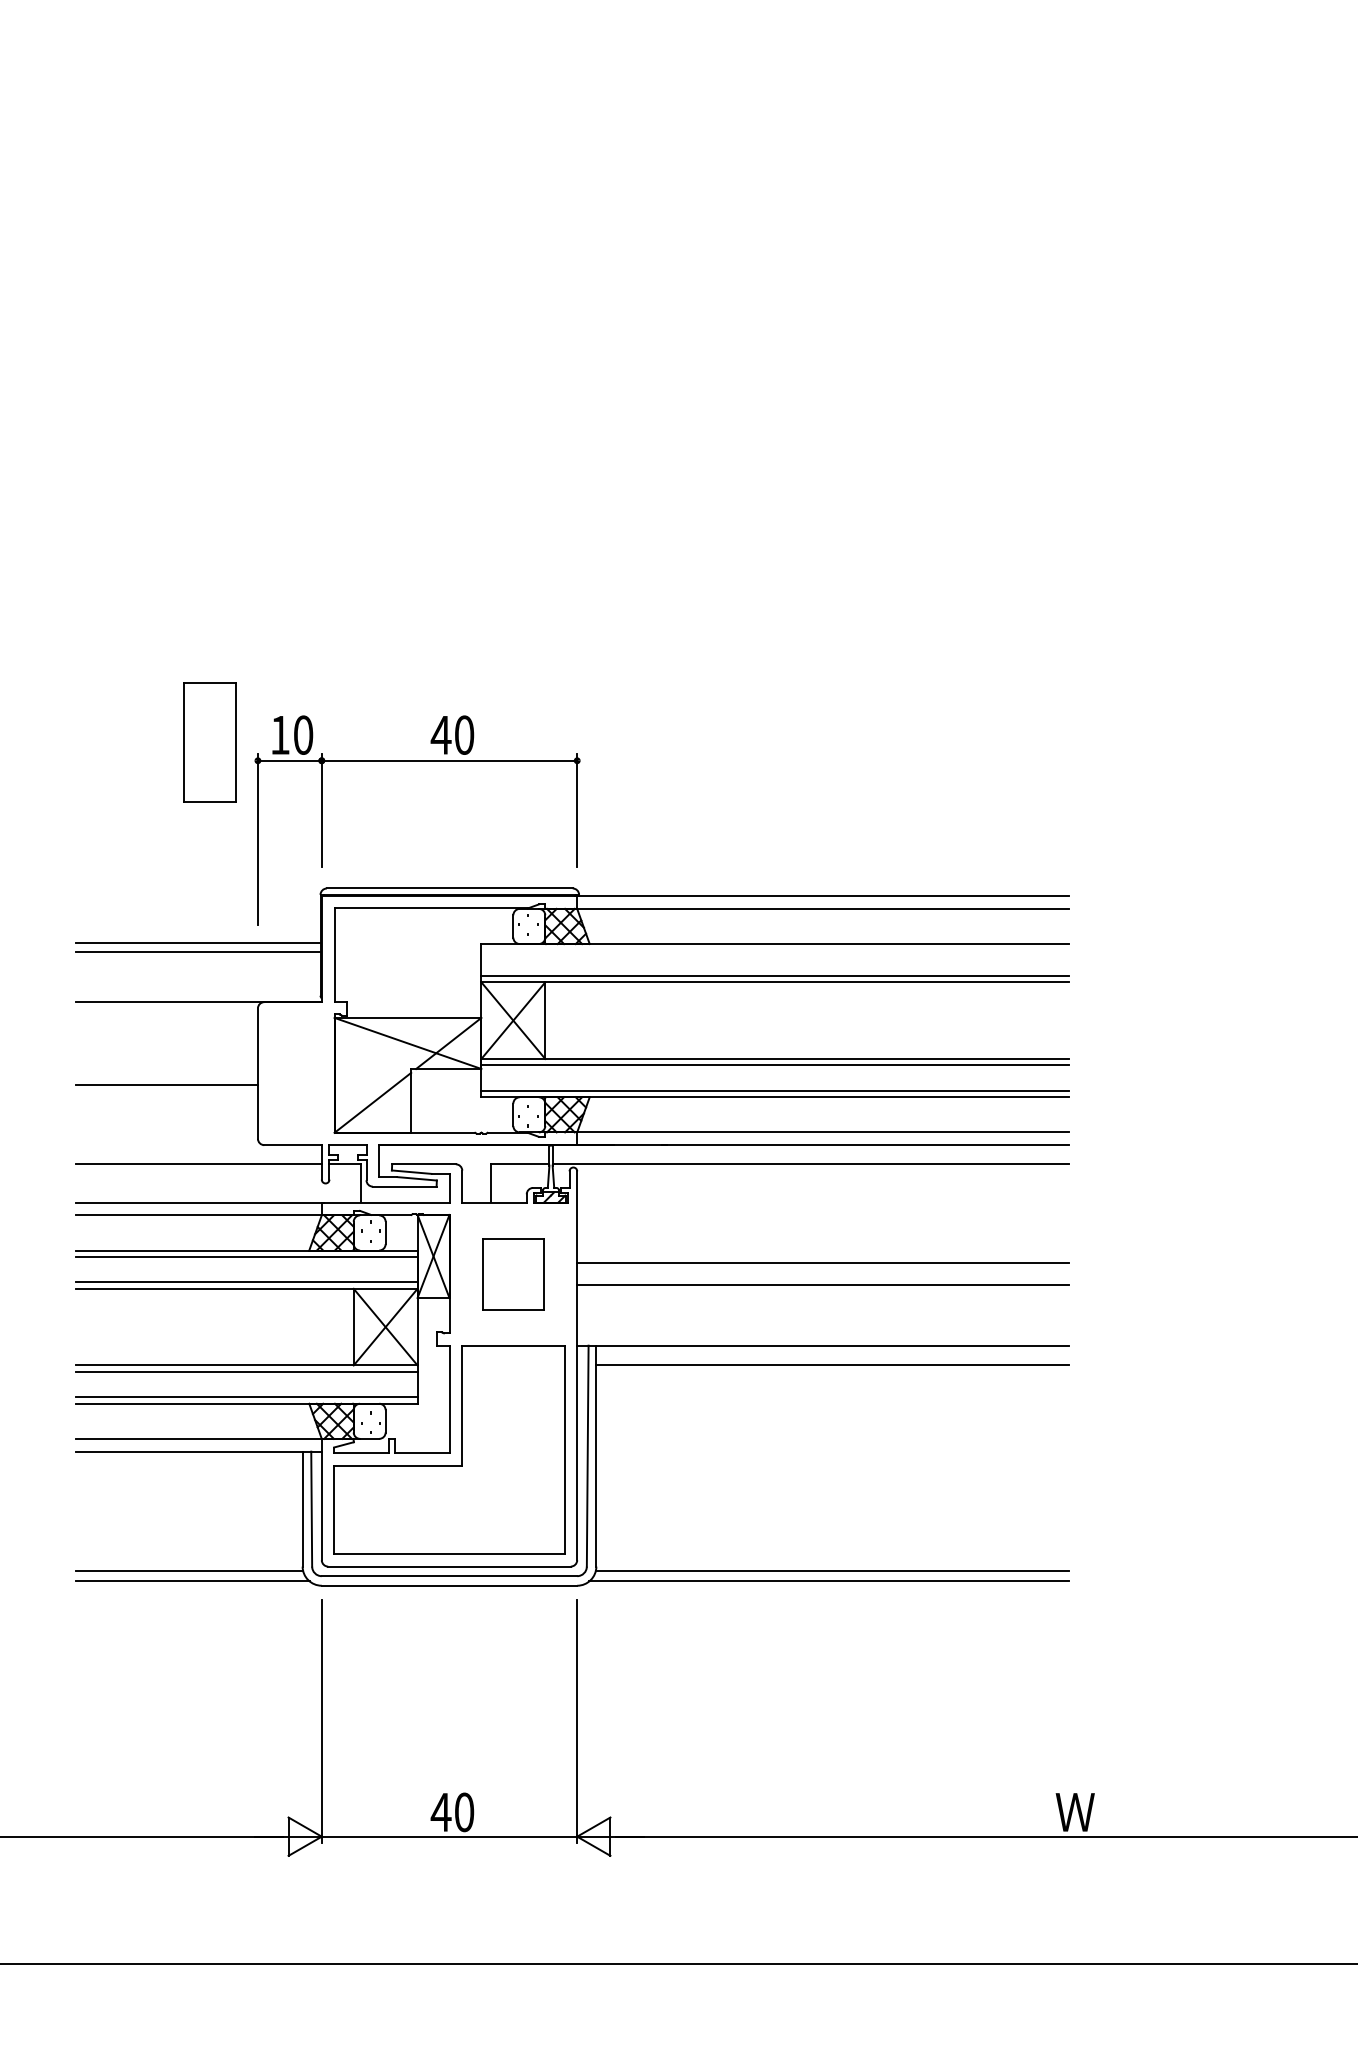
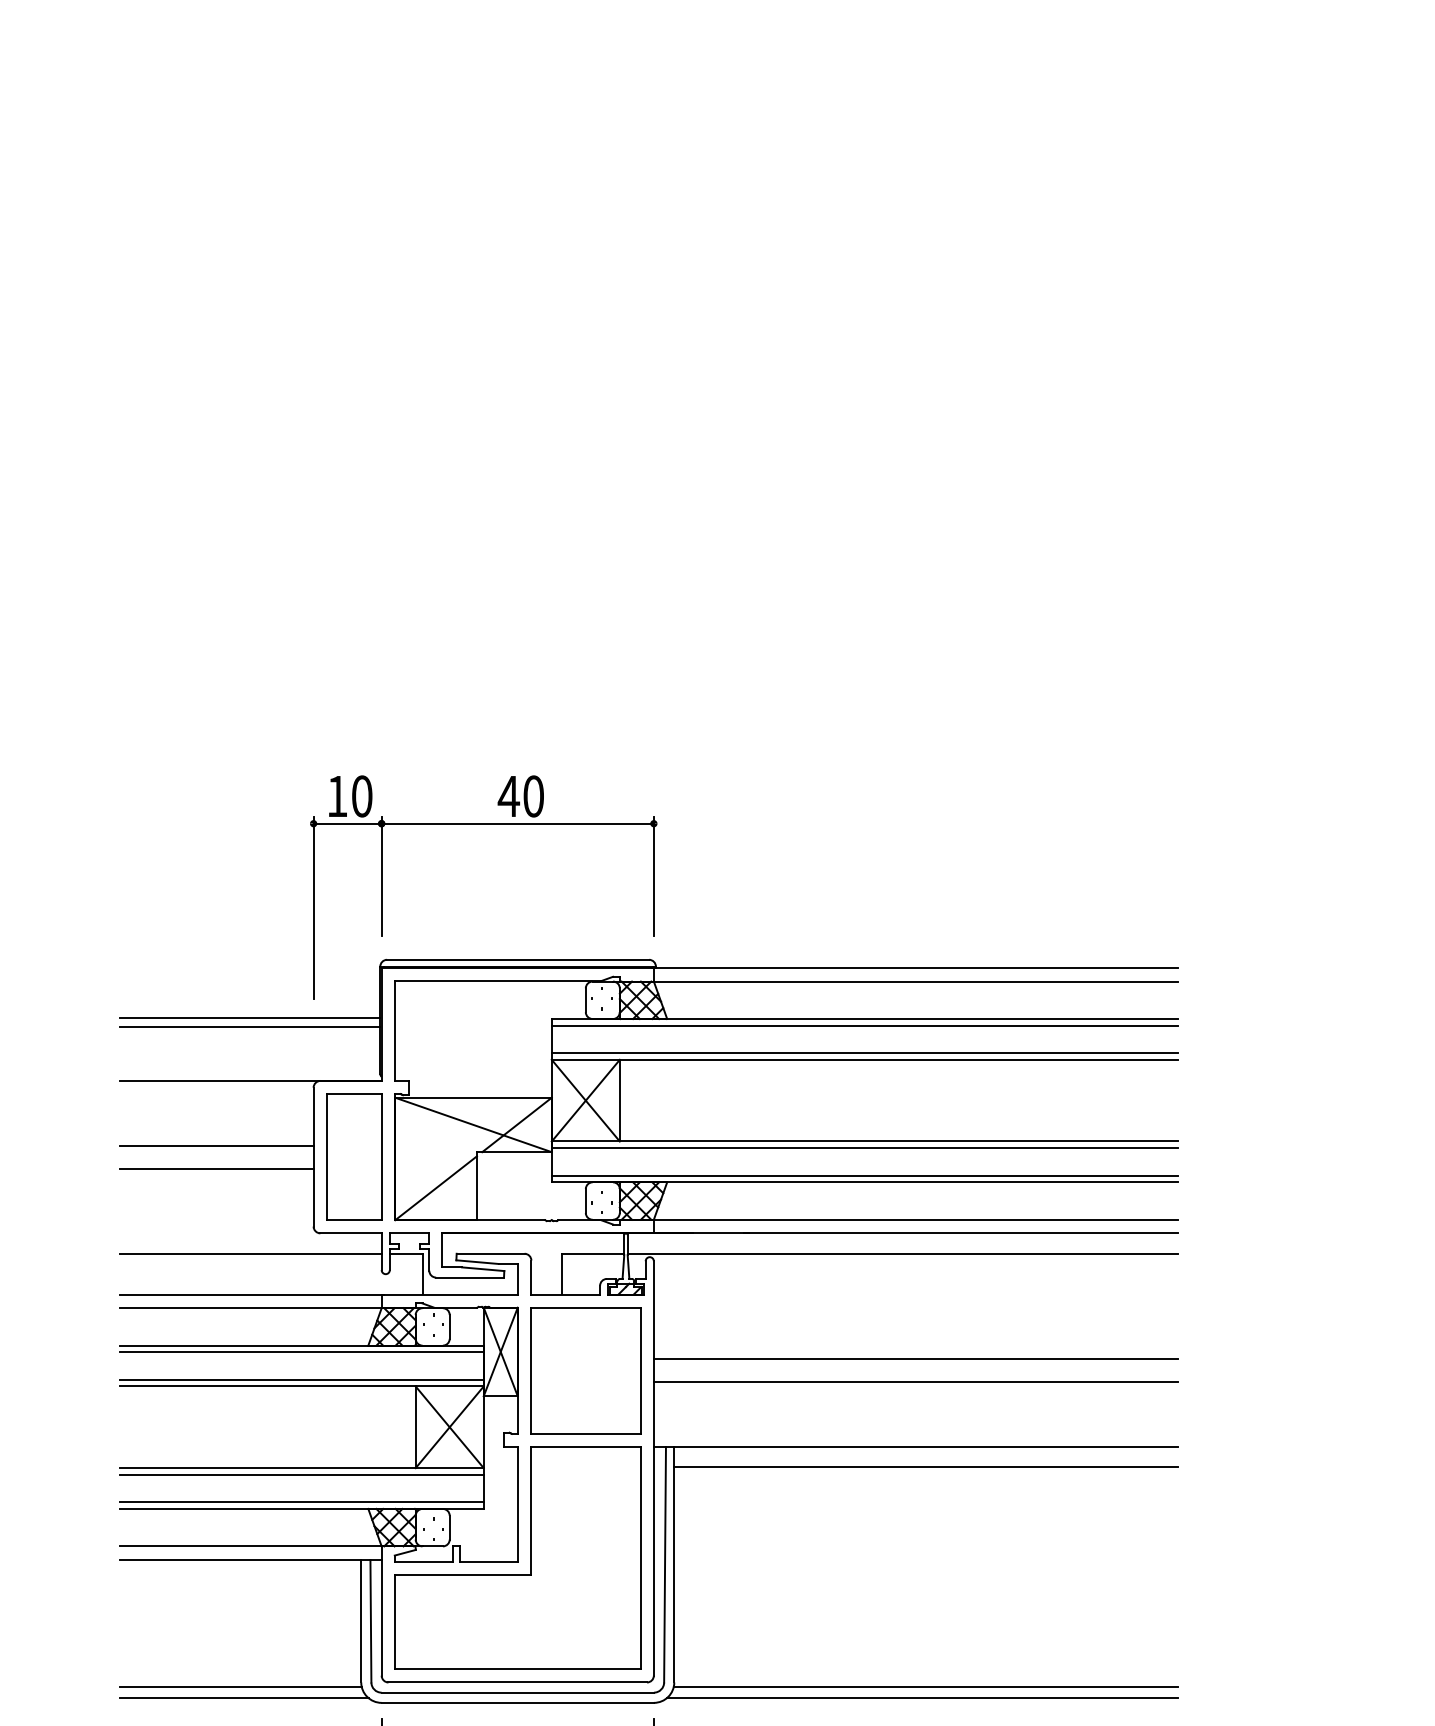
part: (209, 742) -> (353, 1156), moved
line: (774, 950) -> (864, 1025), added
line: (166, 1062) -> (216, 1145), added
part: (513, 1273) -> (585, 1370), size x1.67

